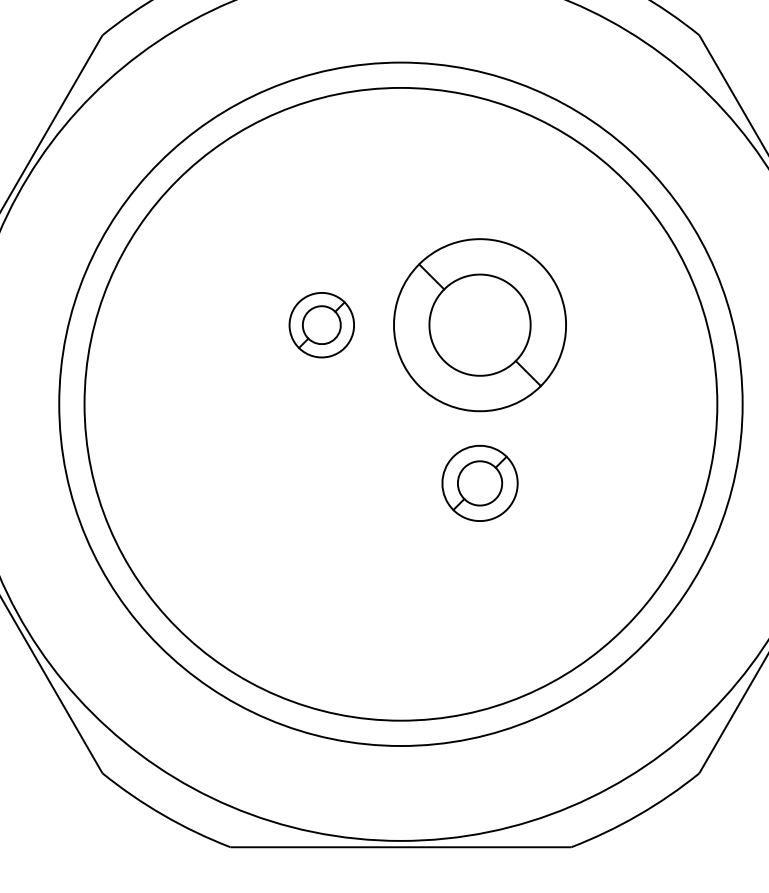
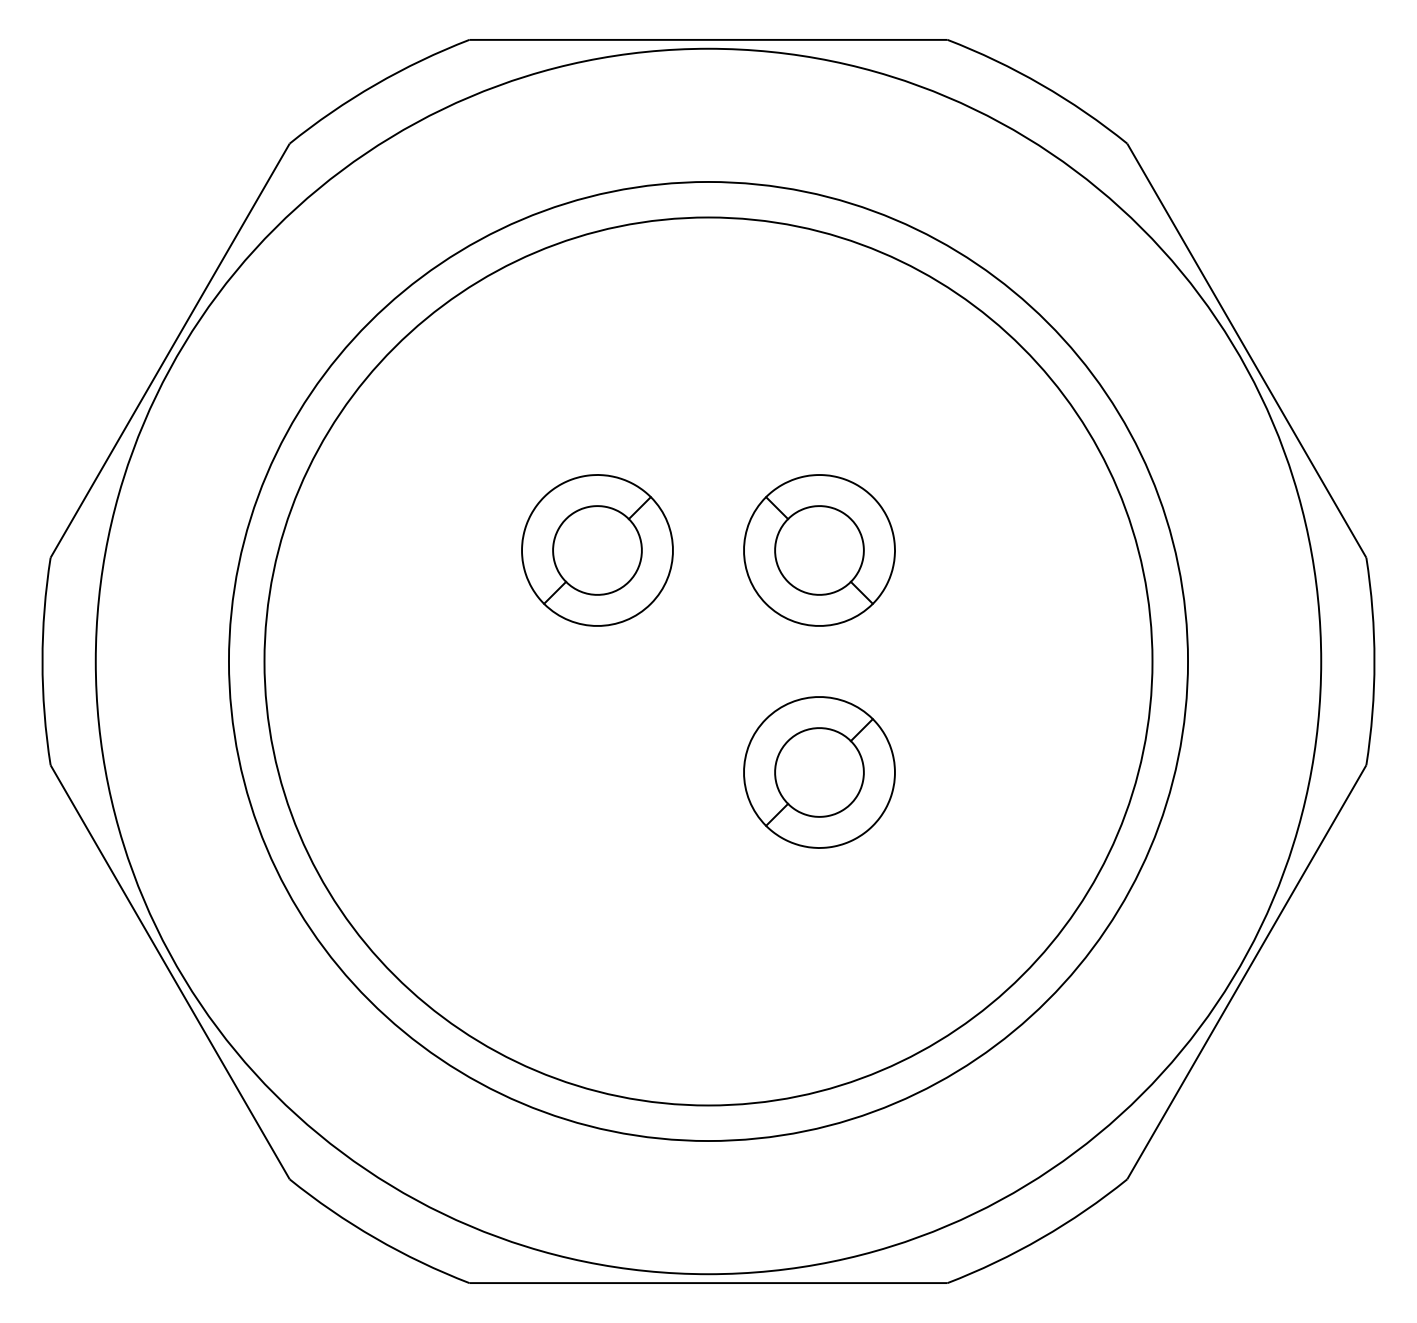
part: (321, 325) -> (597, 550), size x1.67
part: (480, 325) -> (819, 550), size x0.62
part: (480, 483) -> (819, 772), size x1.43

